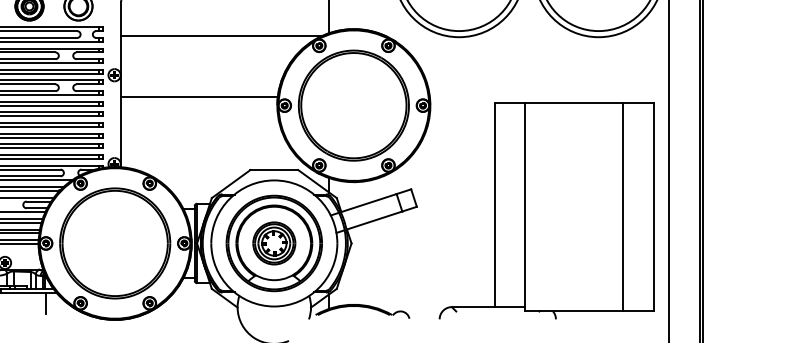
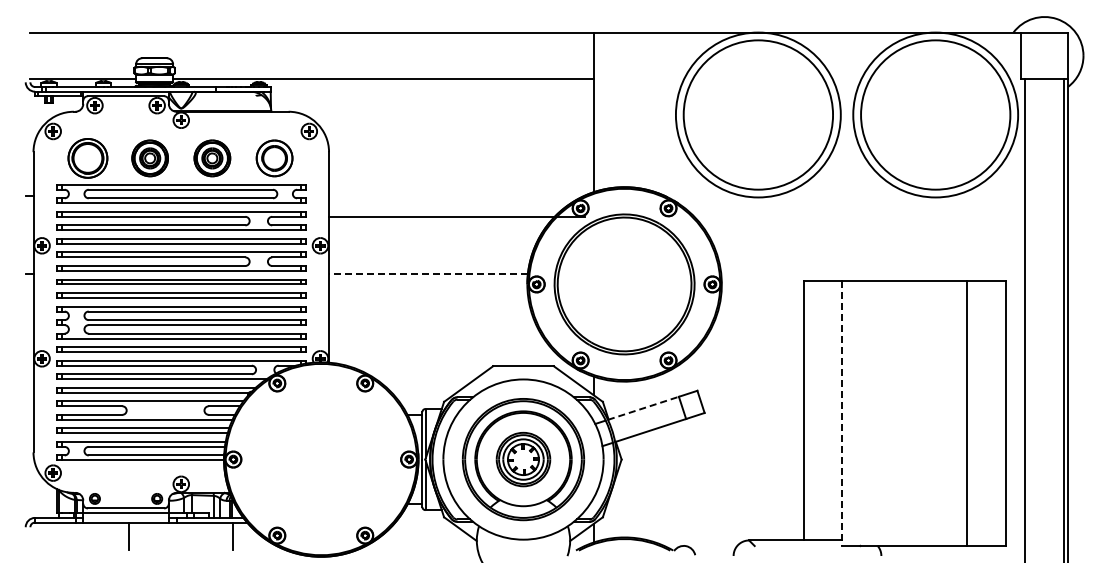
line: (221, 35) -> (456, 216), moved
line: (199, 97) -> (428, 273), solid -> dashed
line: (368, 203) -> (643, 408), solid -> dashed
line: (525, 208) -> (842, 414), solid -> dashed
part: (115, 243) -> (321, 459), removed

